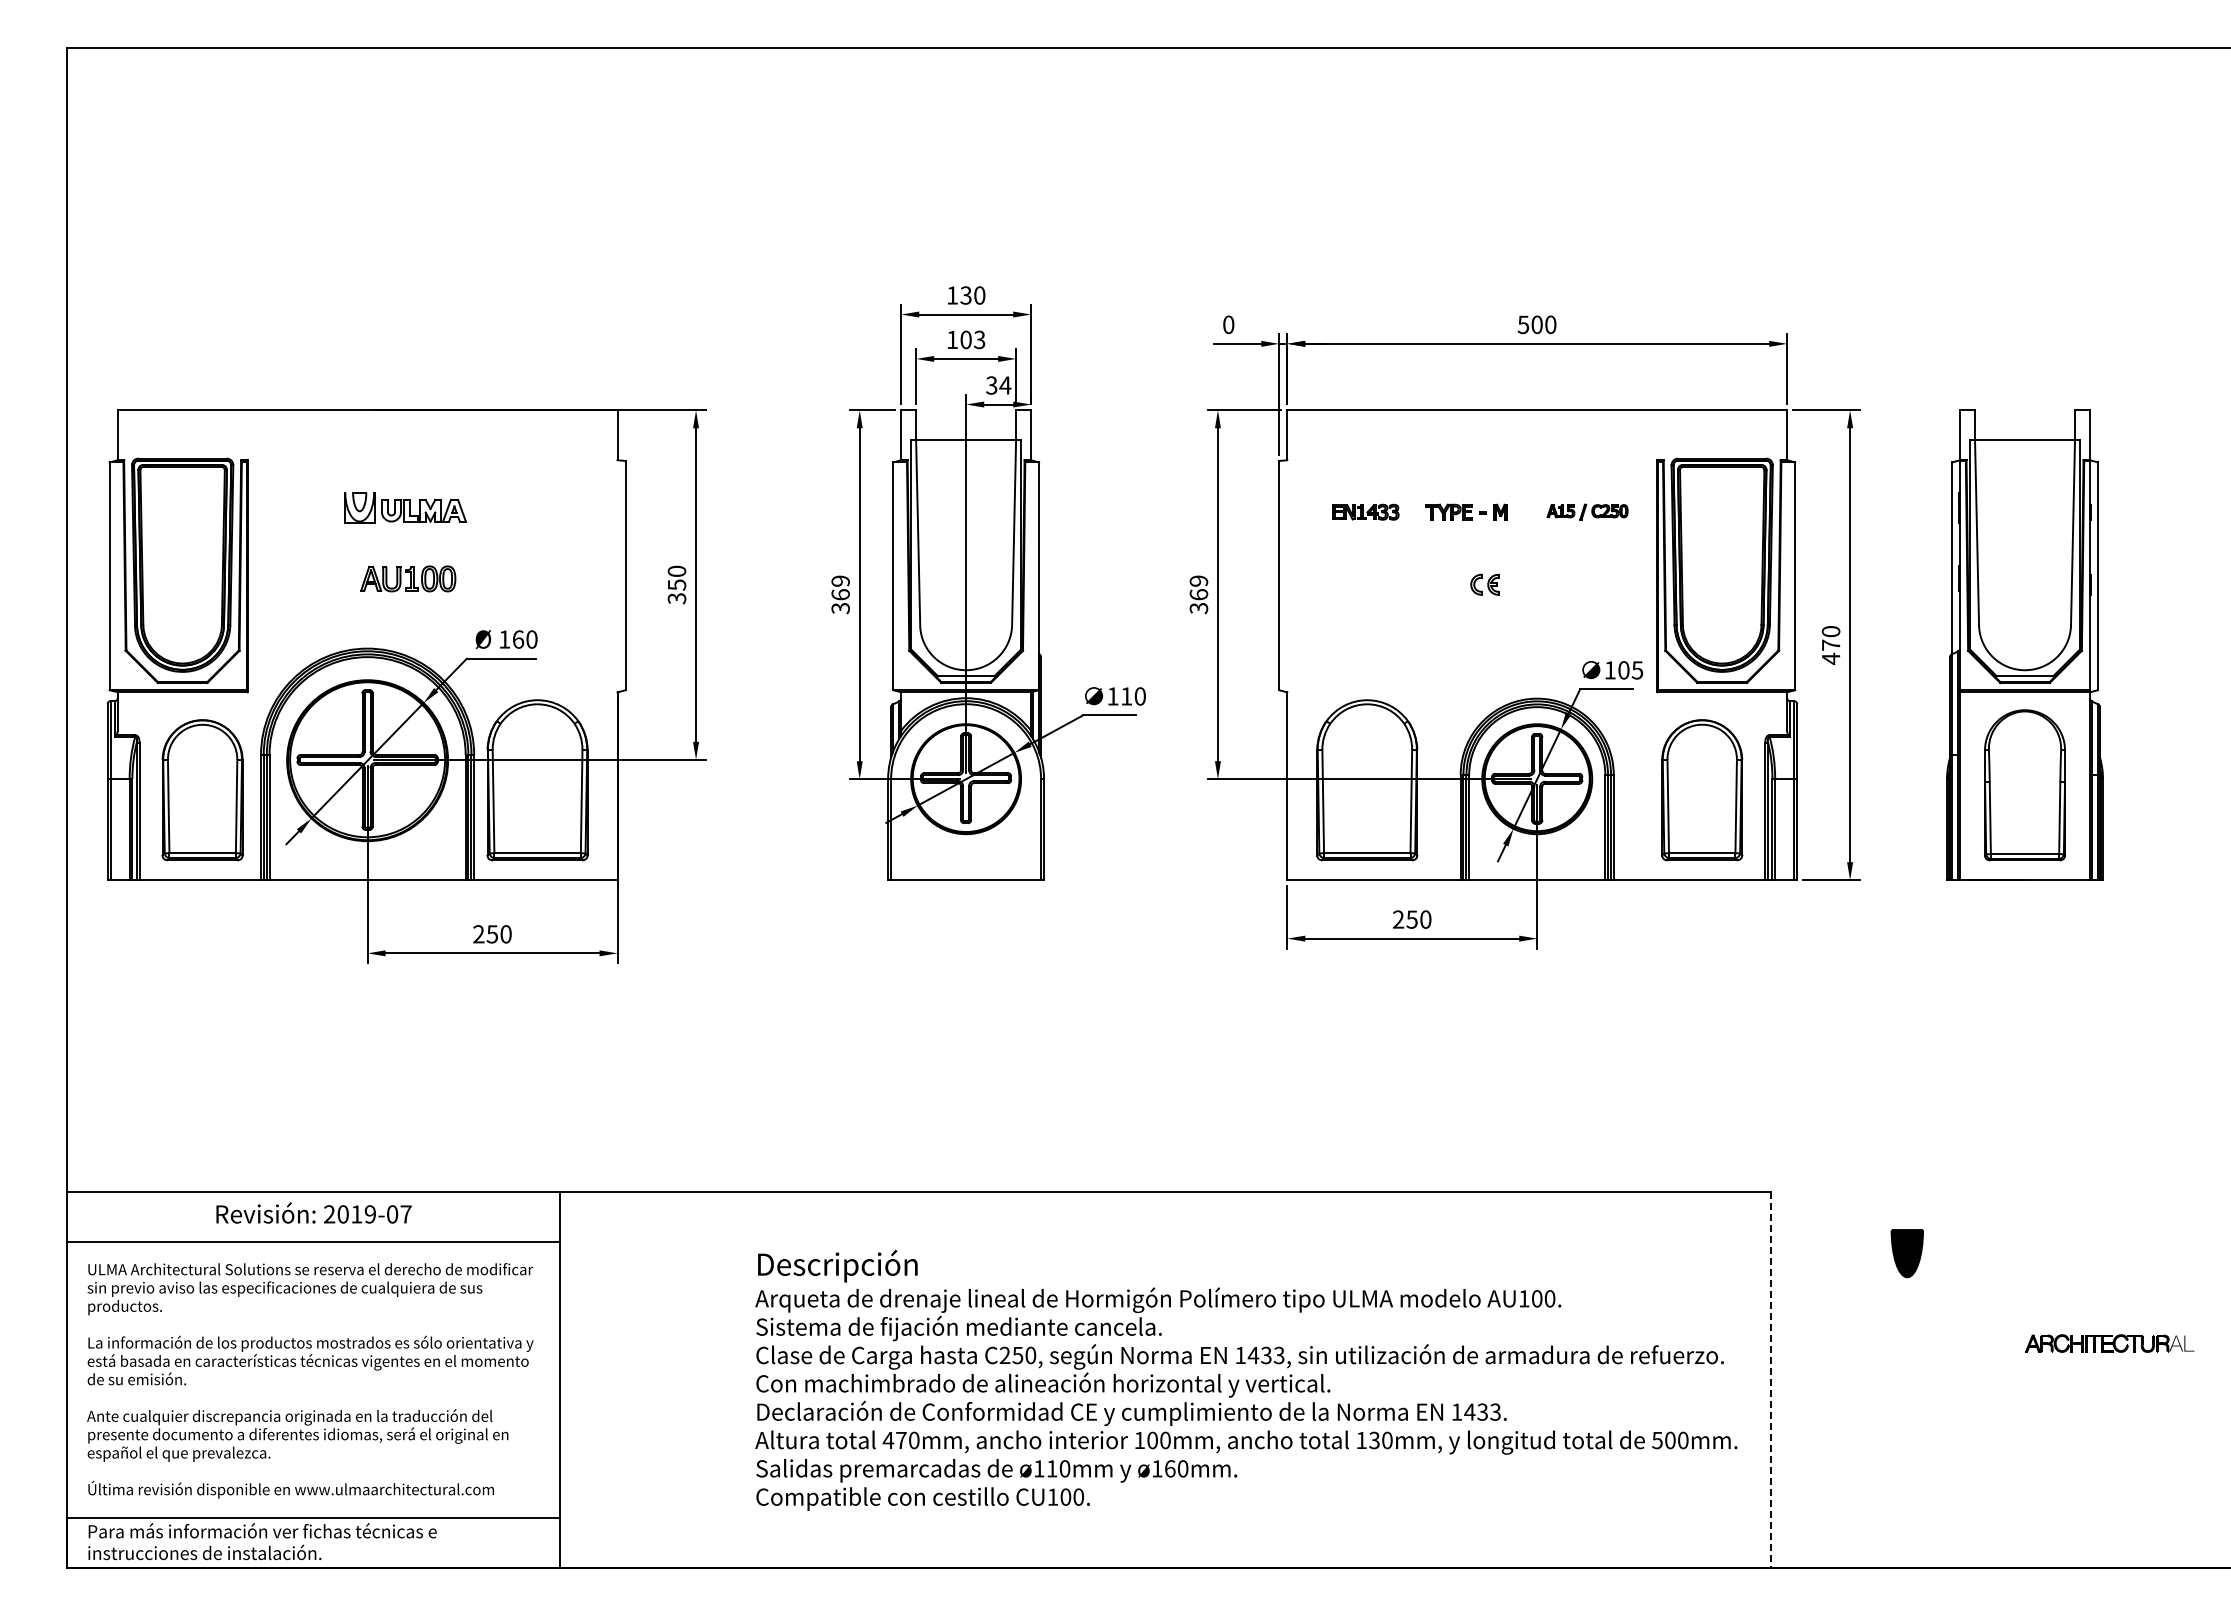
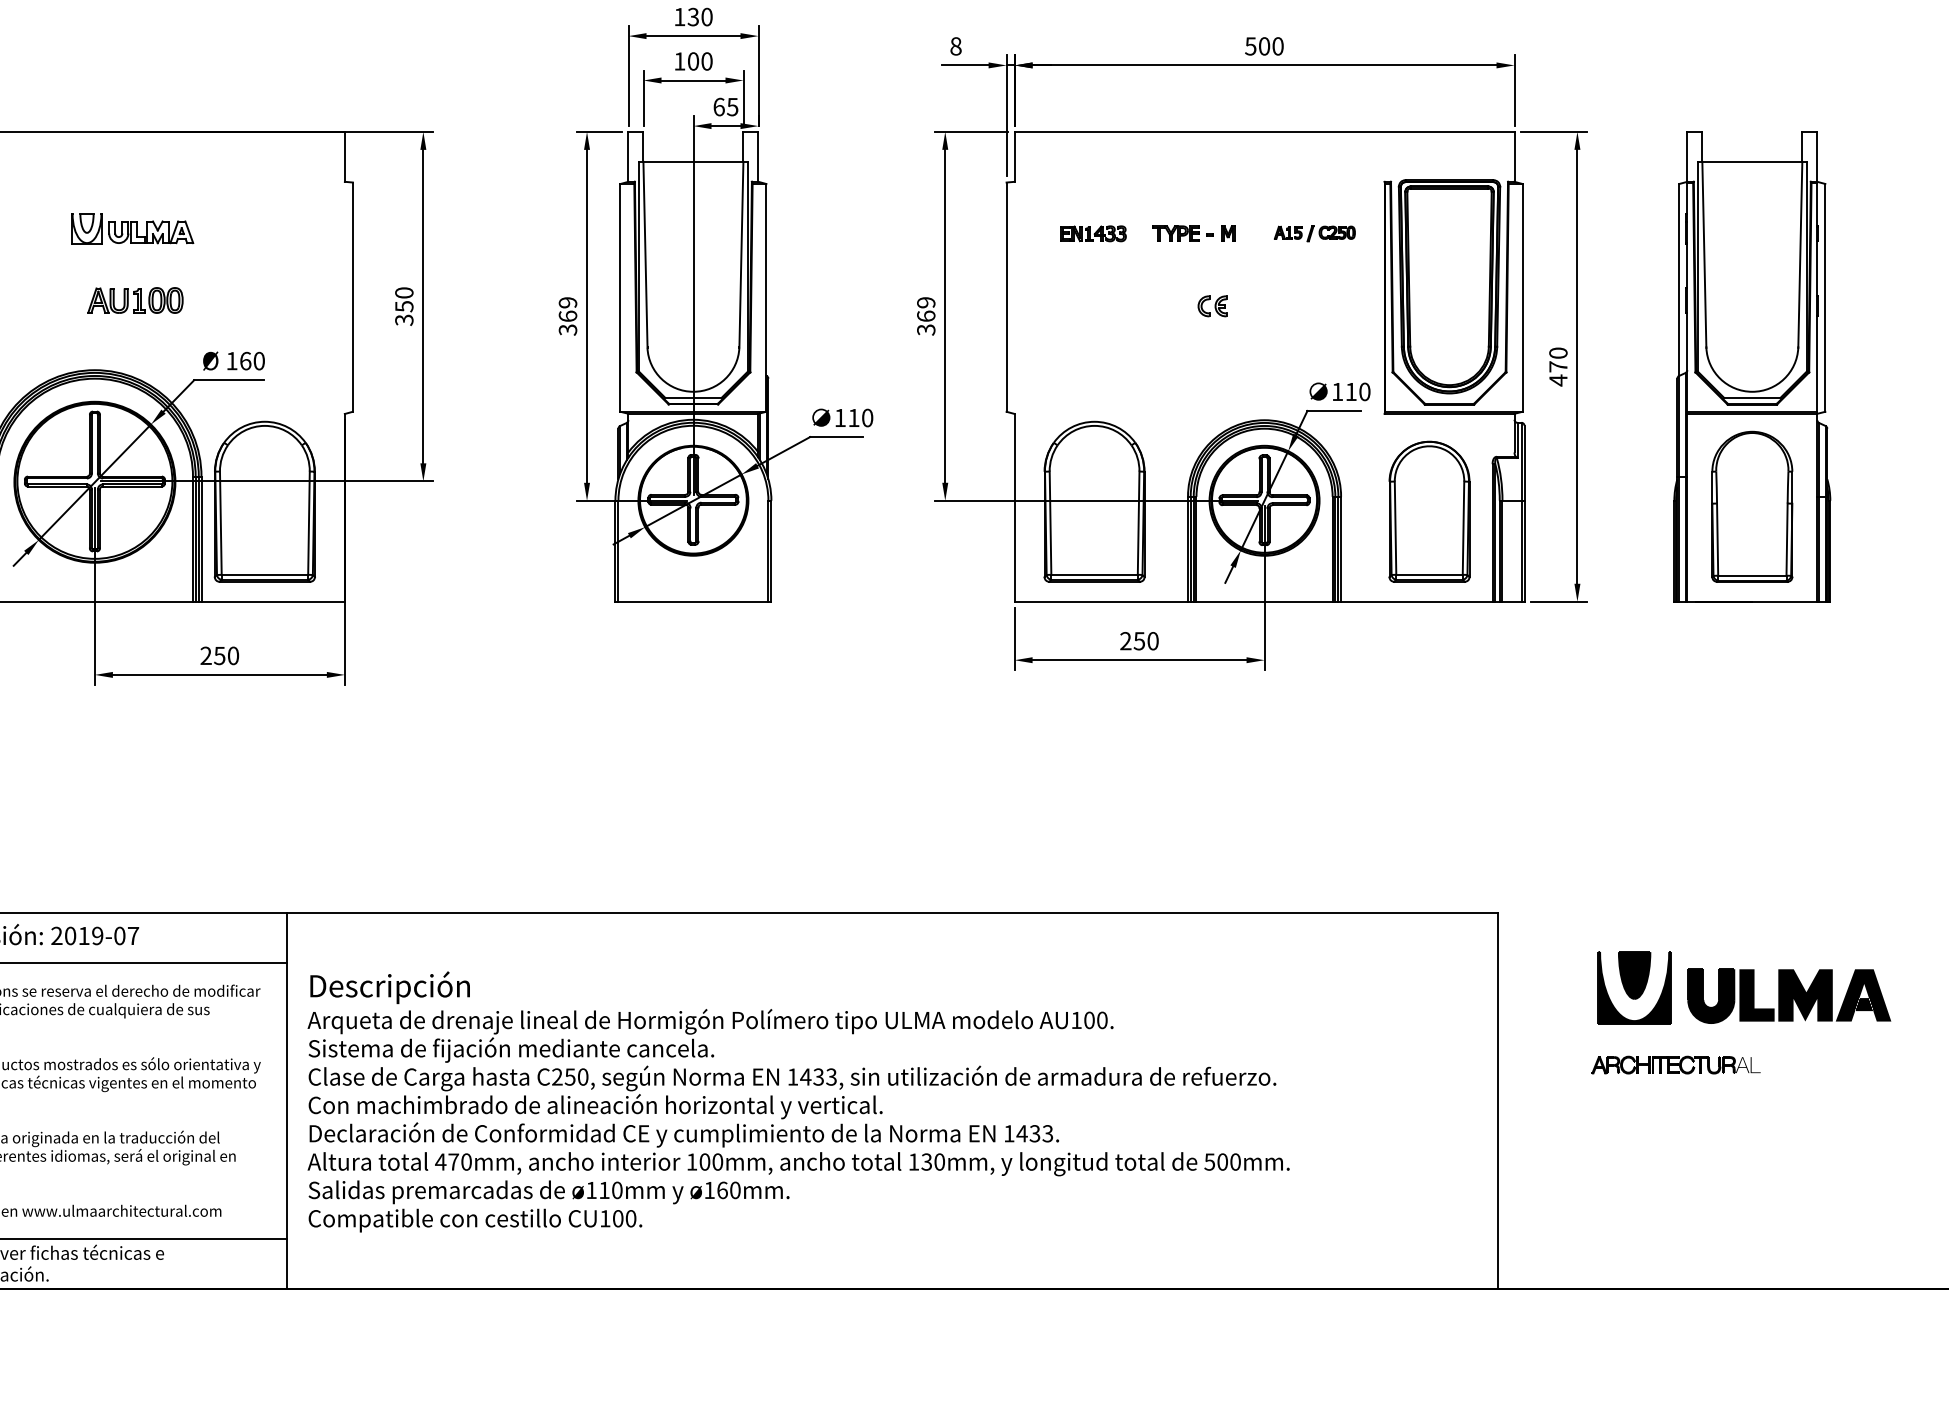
text: (1228, 324) -> (955, 46), 0 -> 8
text: (979, 339) -> (706, 61), 103 -> 100
text: (998, 385) -> (725, 107), 34 -> 65
text: (1630, 670) -> (1357, 392), 105 -> 110
part: (2061, 1274) -> (1788, 996), added
part: (1930, 1278) -> (1657, 1000), added
part: (2109, 1343) -> (1675, 1065), moved
text: (1246, 1379) -> (798, 1101), moved
line: (1770, 1379) -> (1497, 1101), dashed -> solid

